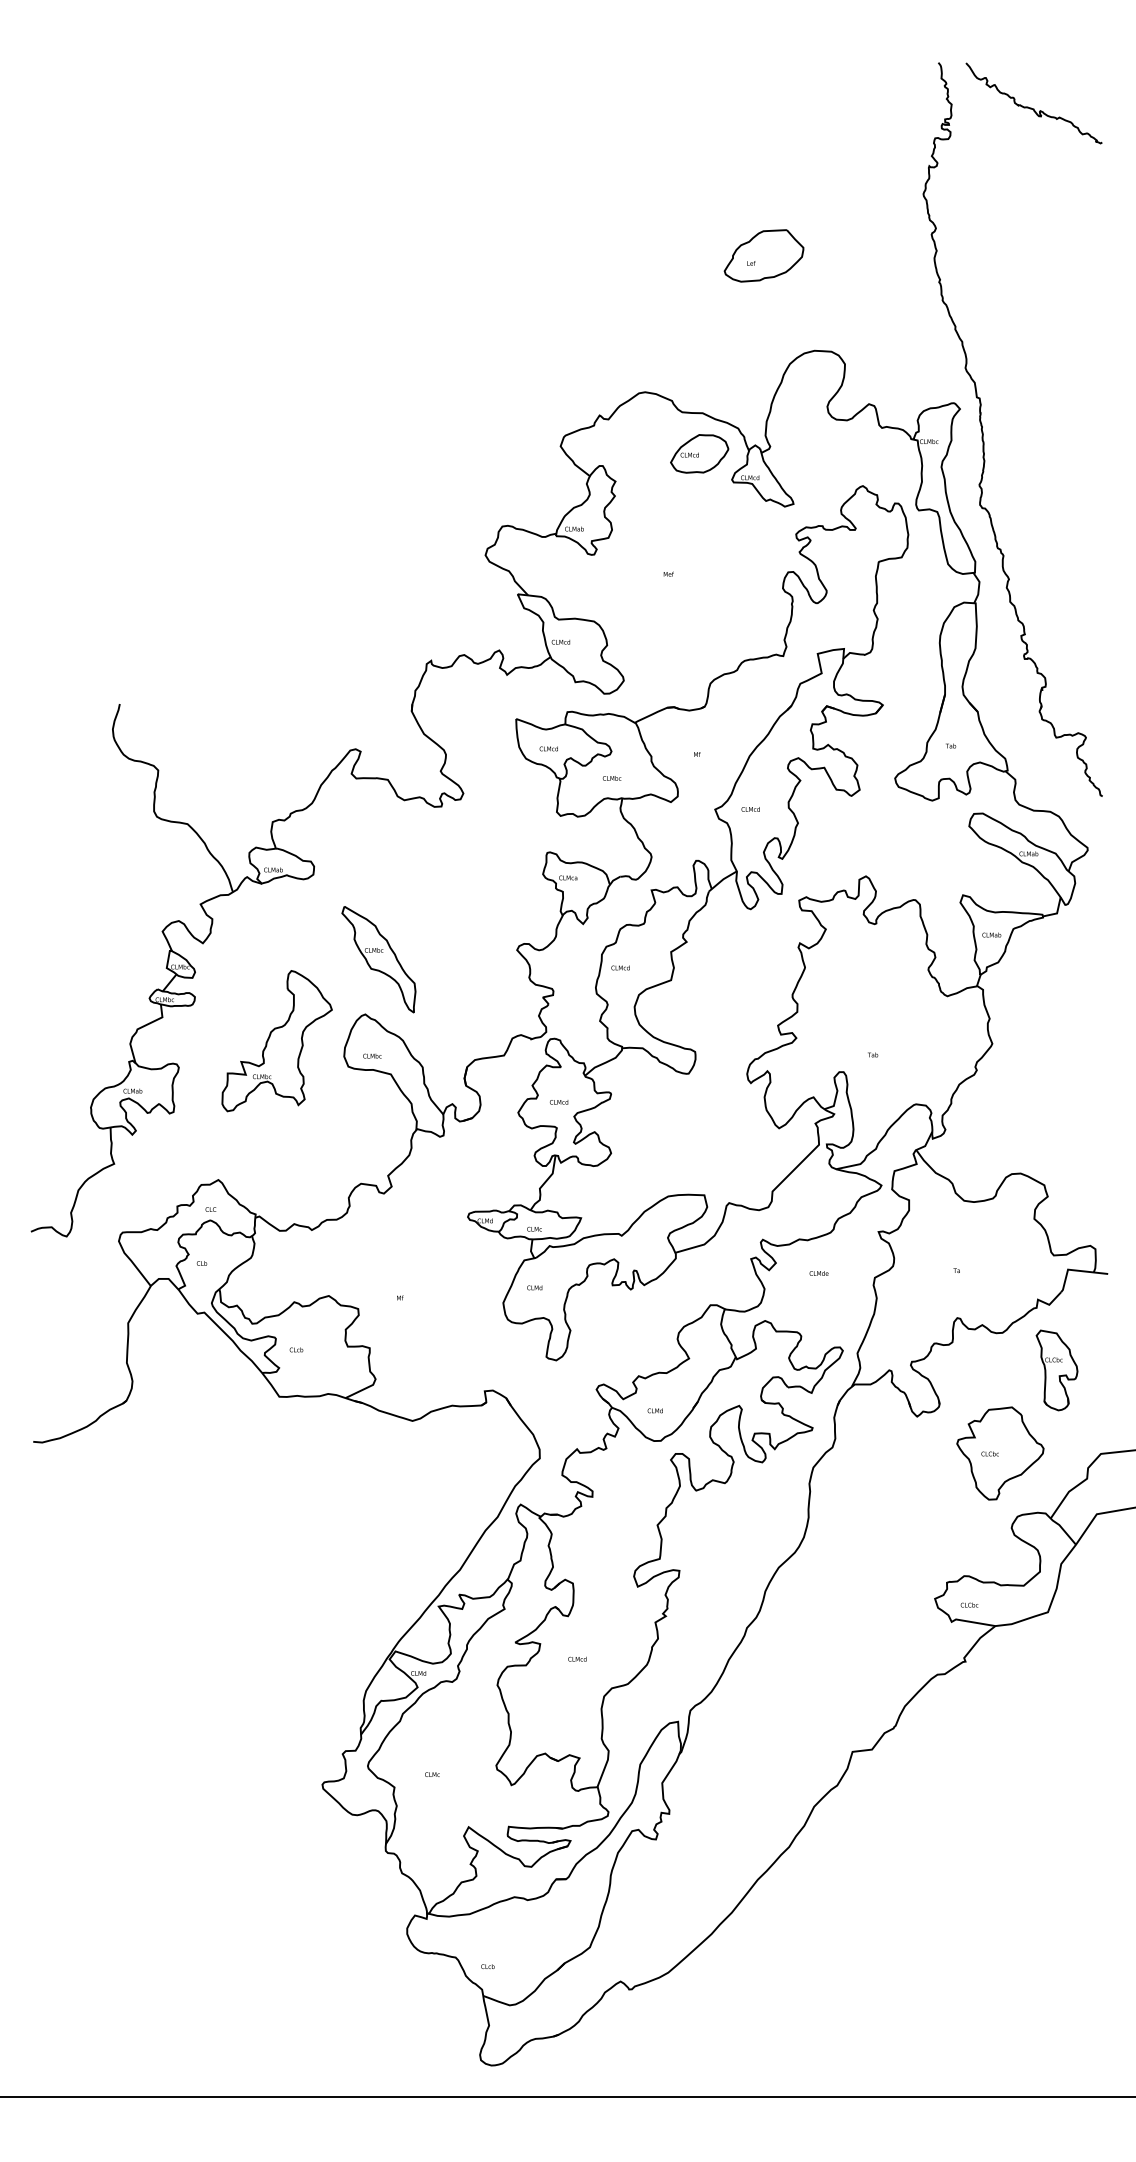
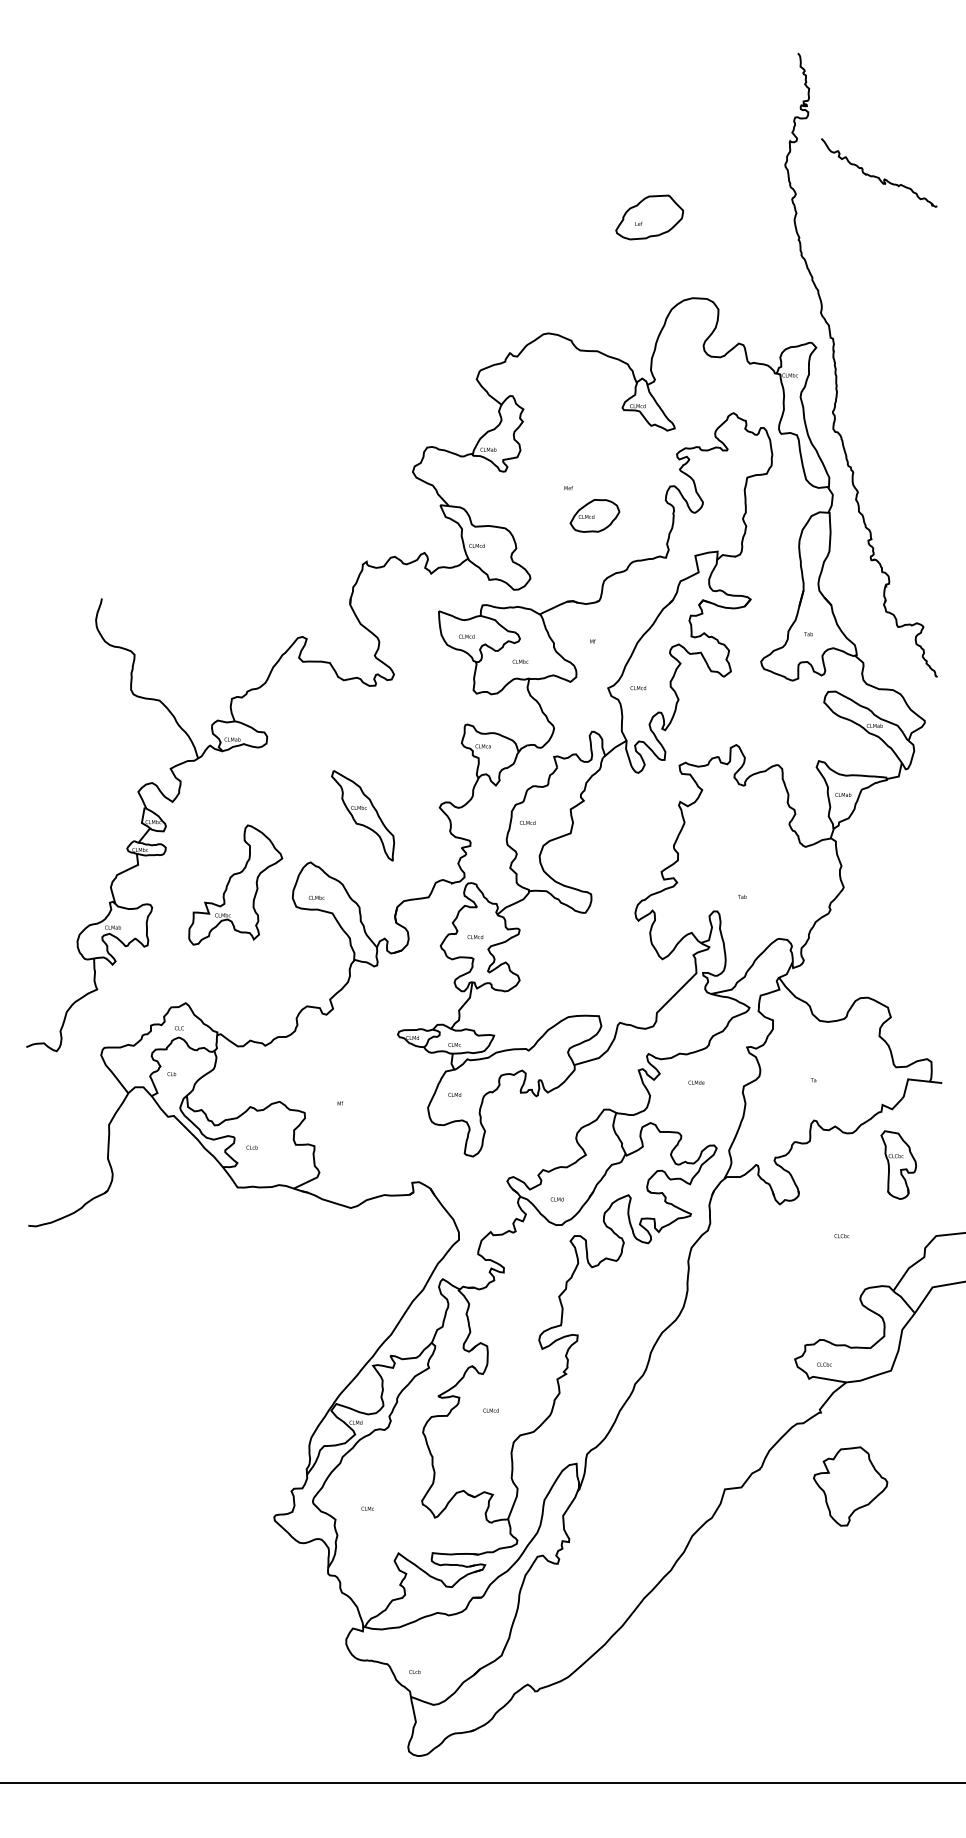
curve: (1031, 107) -> (877, 176), moved
part: (699, 453) -> (594, 515), moved
part: (378, 959) -> (362, 815), moved
part: (1000, 1453) -> (850, 1486), moved

